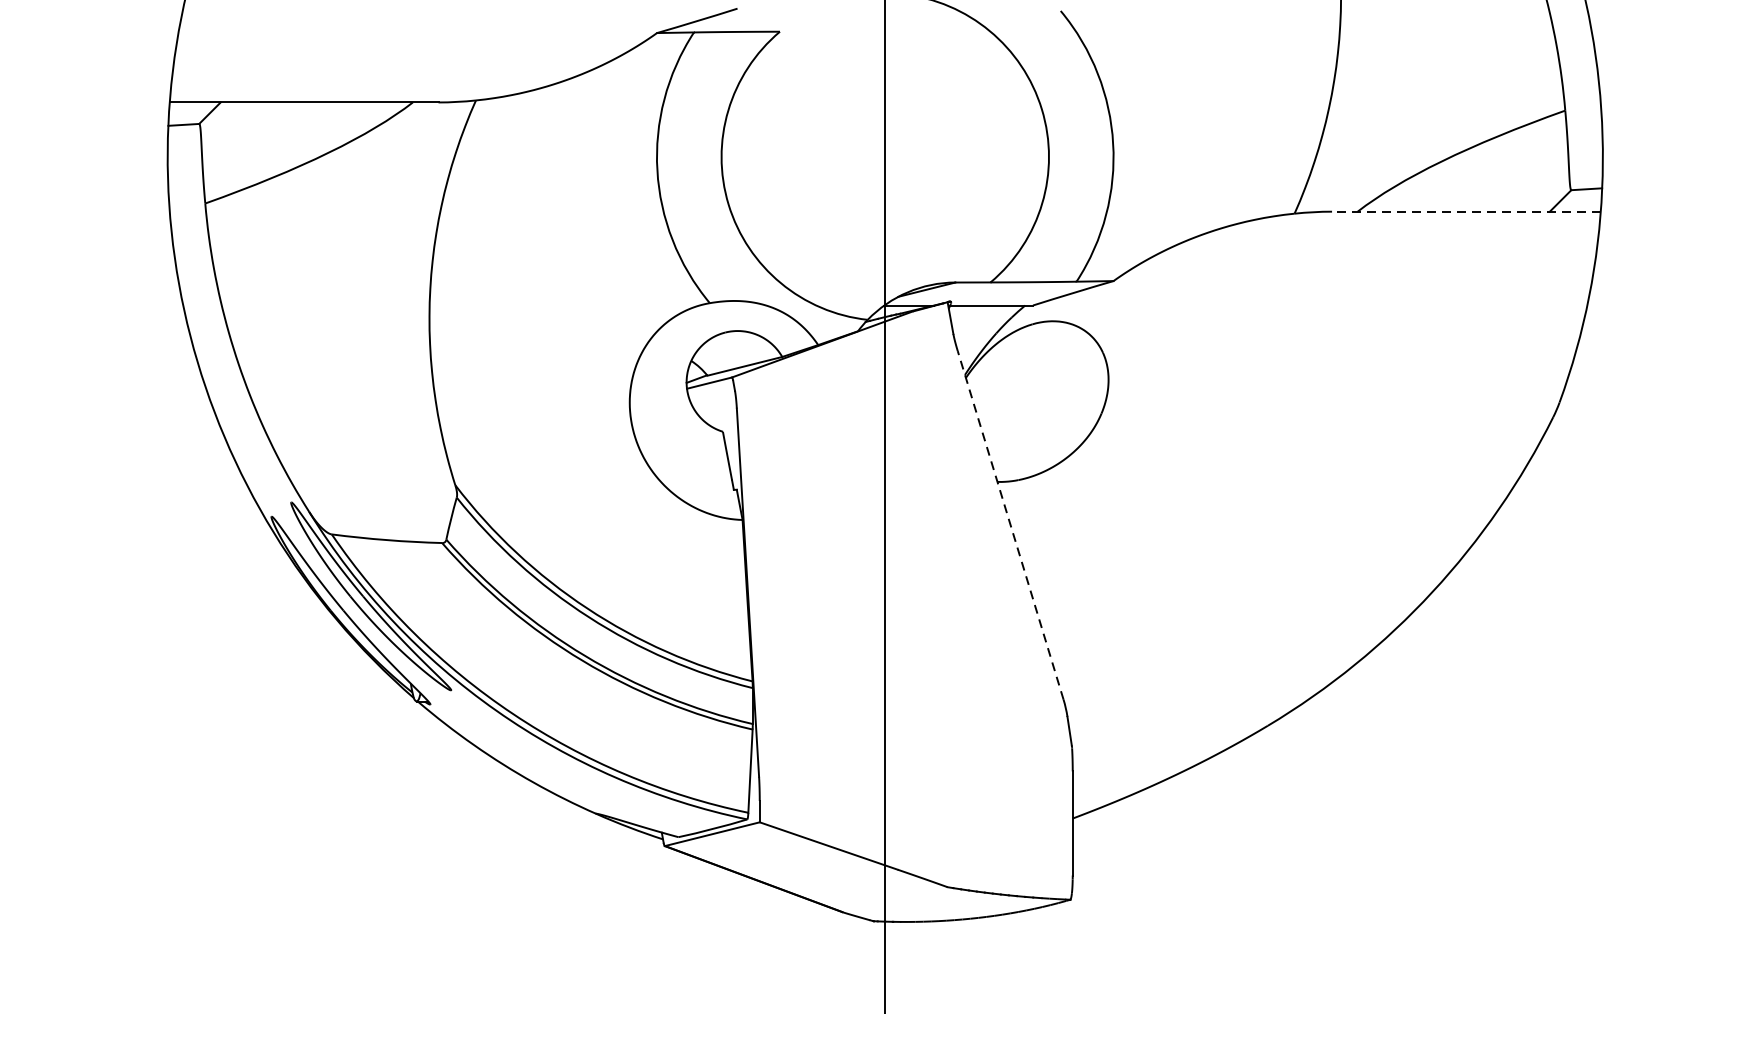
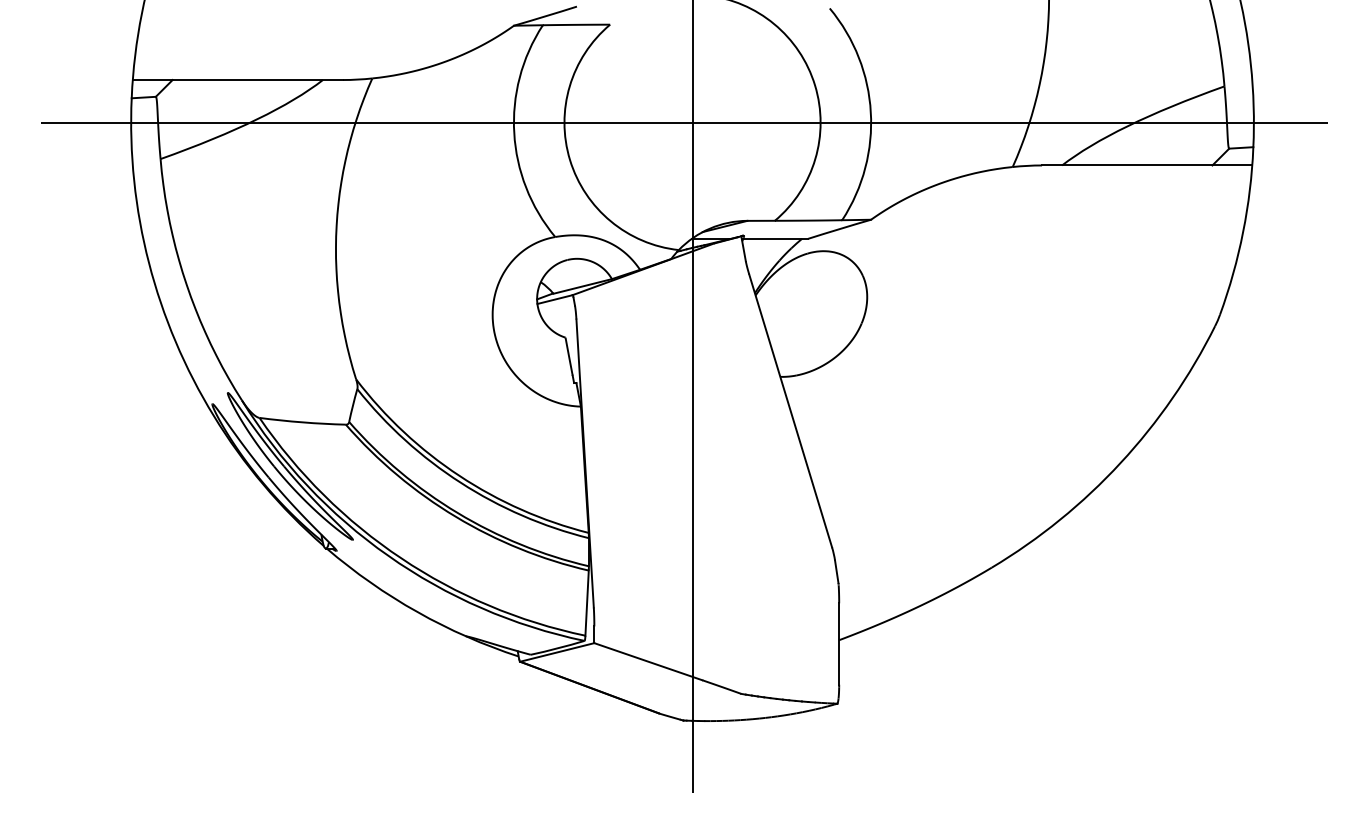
line: (875, 156) -> (684, 122), added
line: (1465, 211) -> (1146, 165), dashed -> solid
line: (1010, 524) -> (790, 410), dashed -> solid

